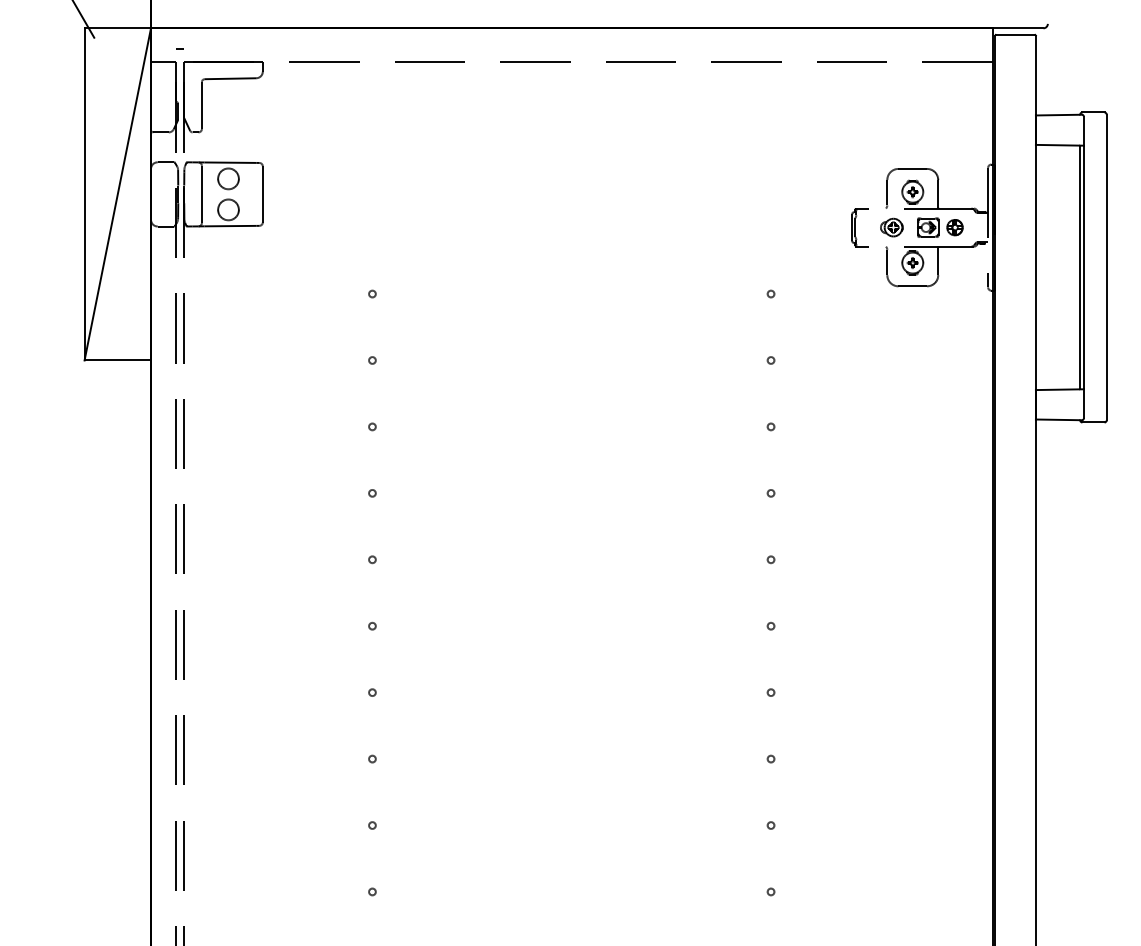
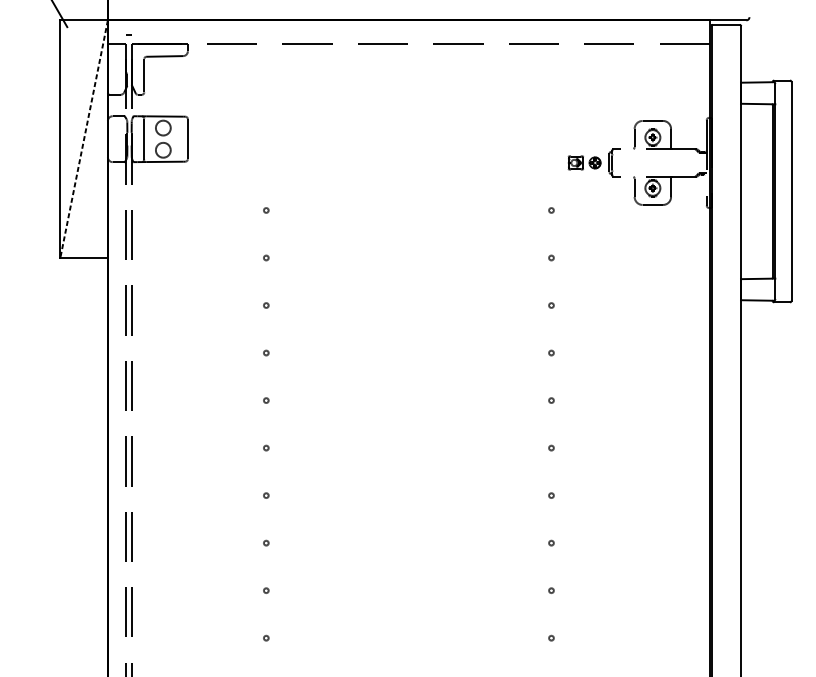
line: (117, 194) -> (83, 139), solid -> dashed
part: (891, 227) -> (637, 162), removed
part: (940, 227) -> (584, 162), moved

